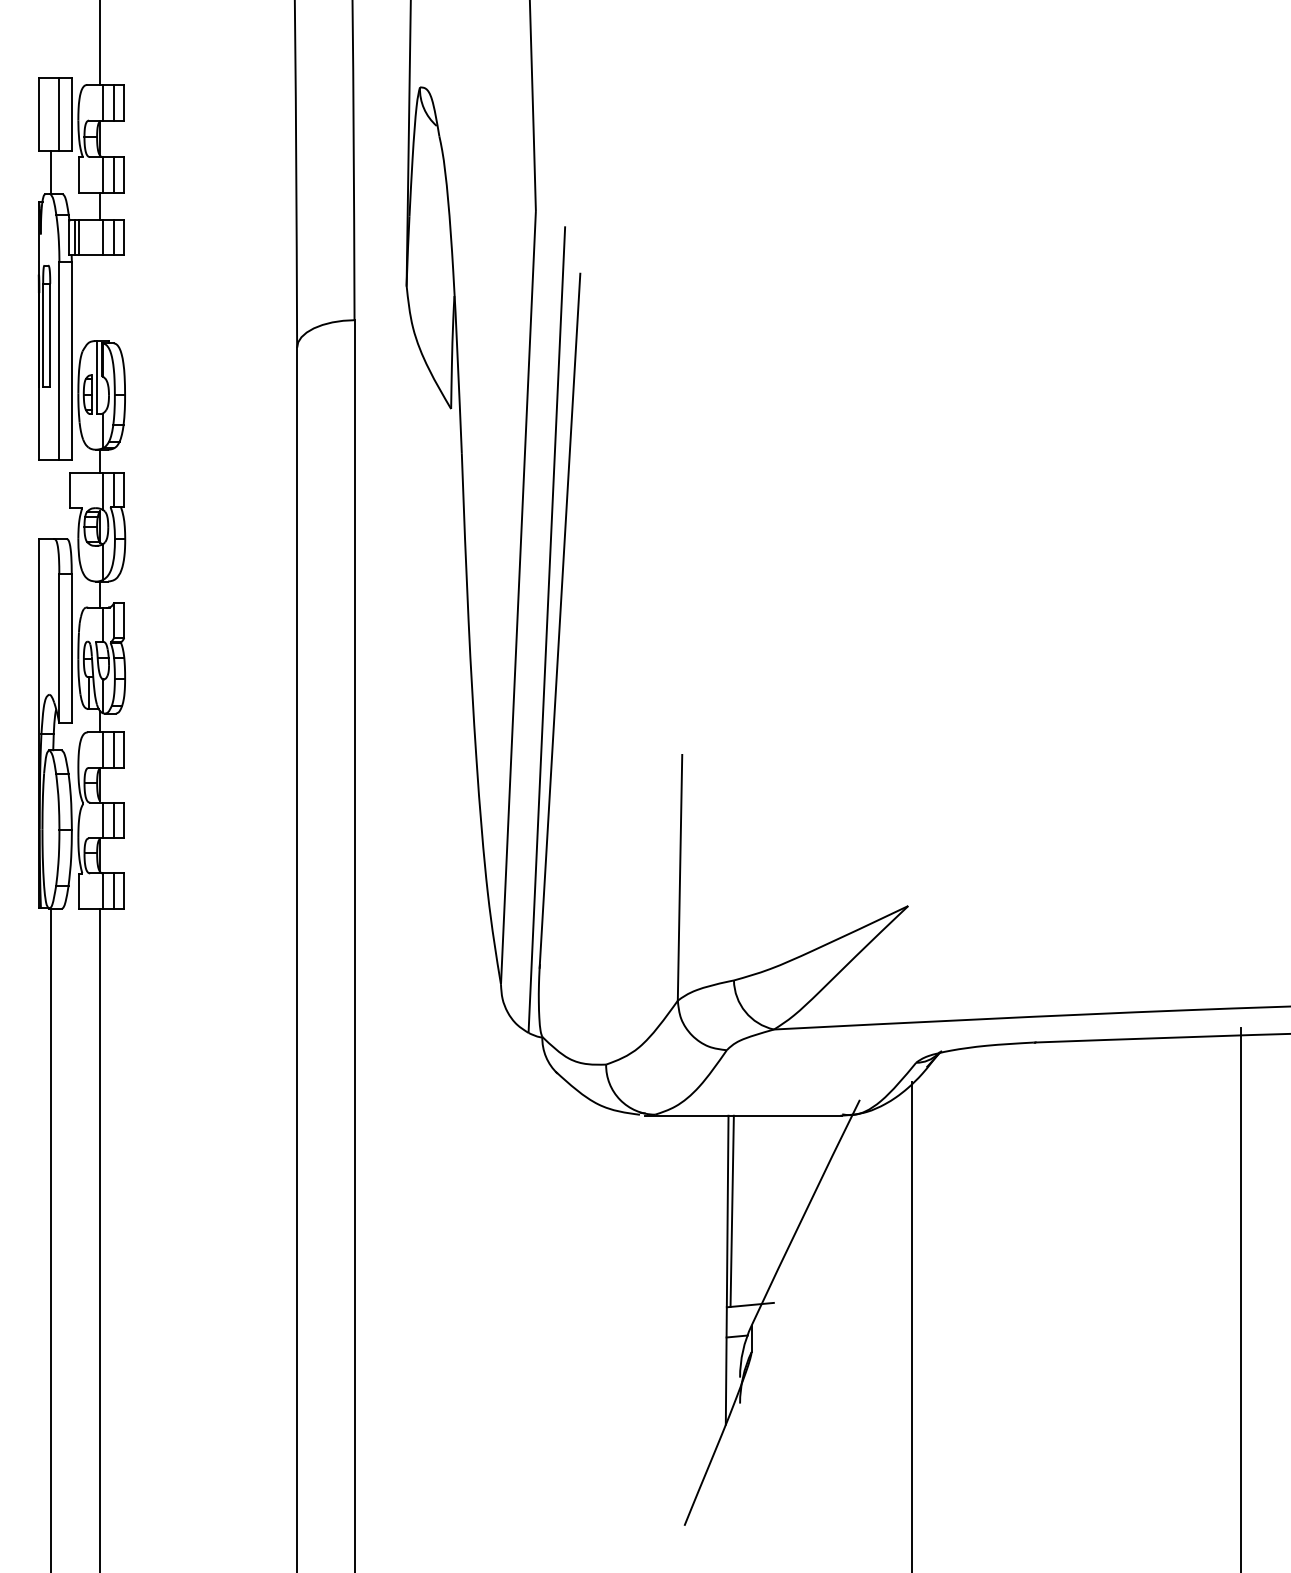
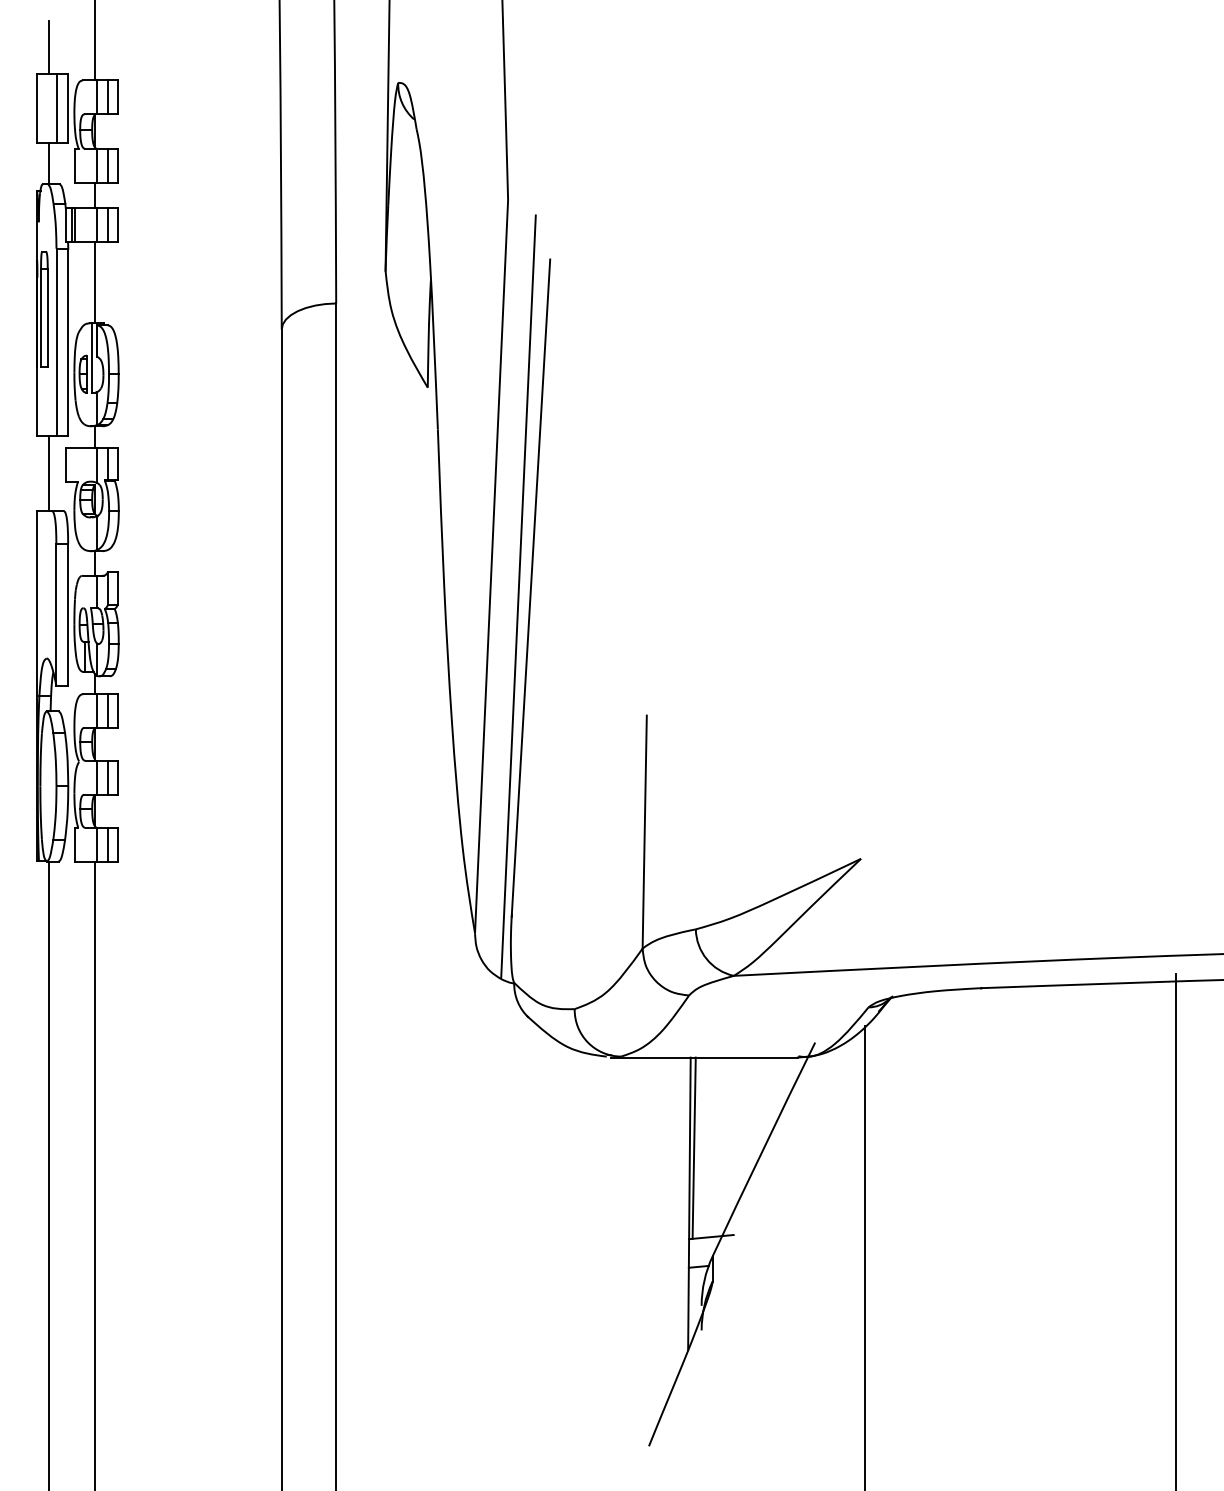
line: (51, 49) -> (48, 46), added
line: (100, 298) -> (95, 282), added
line: (51, 499) -> (48, 473), added

